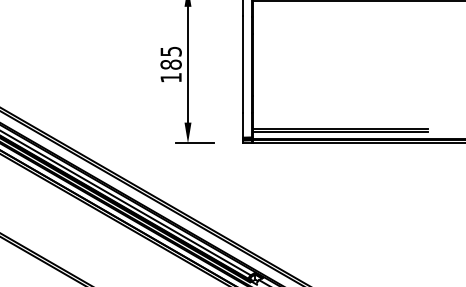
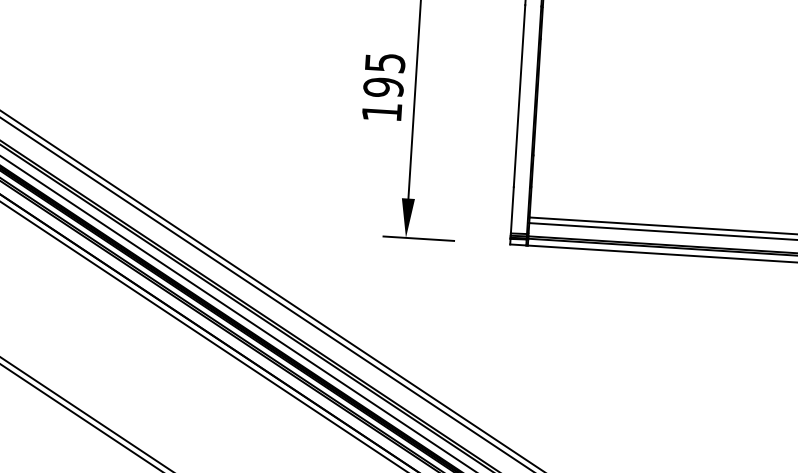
text: (170, 64) -> (382, 87), 185 -> 195

